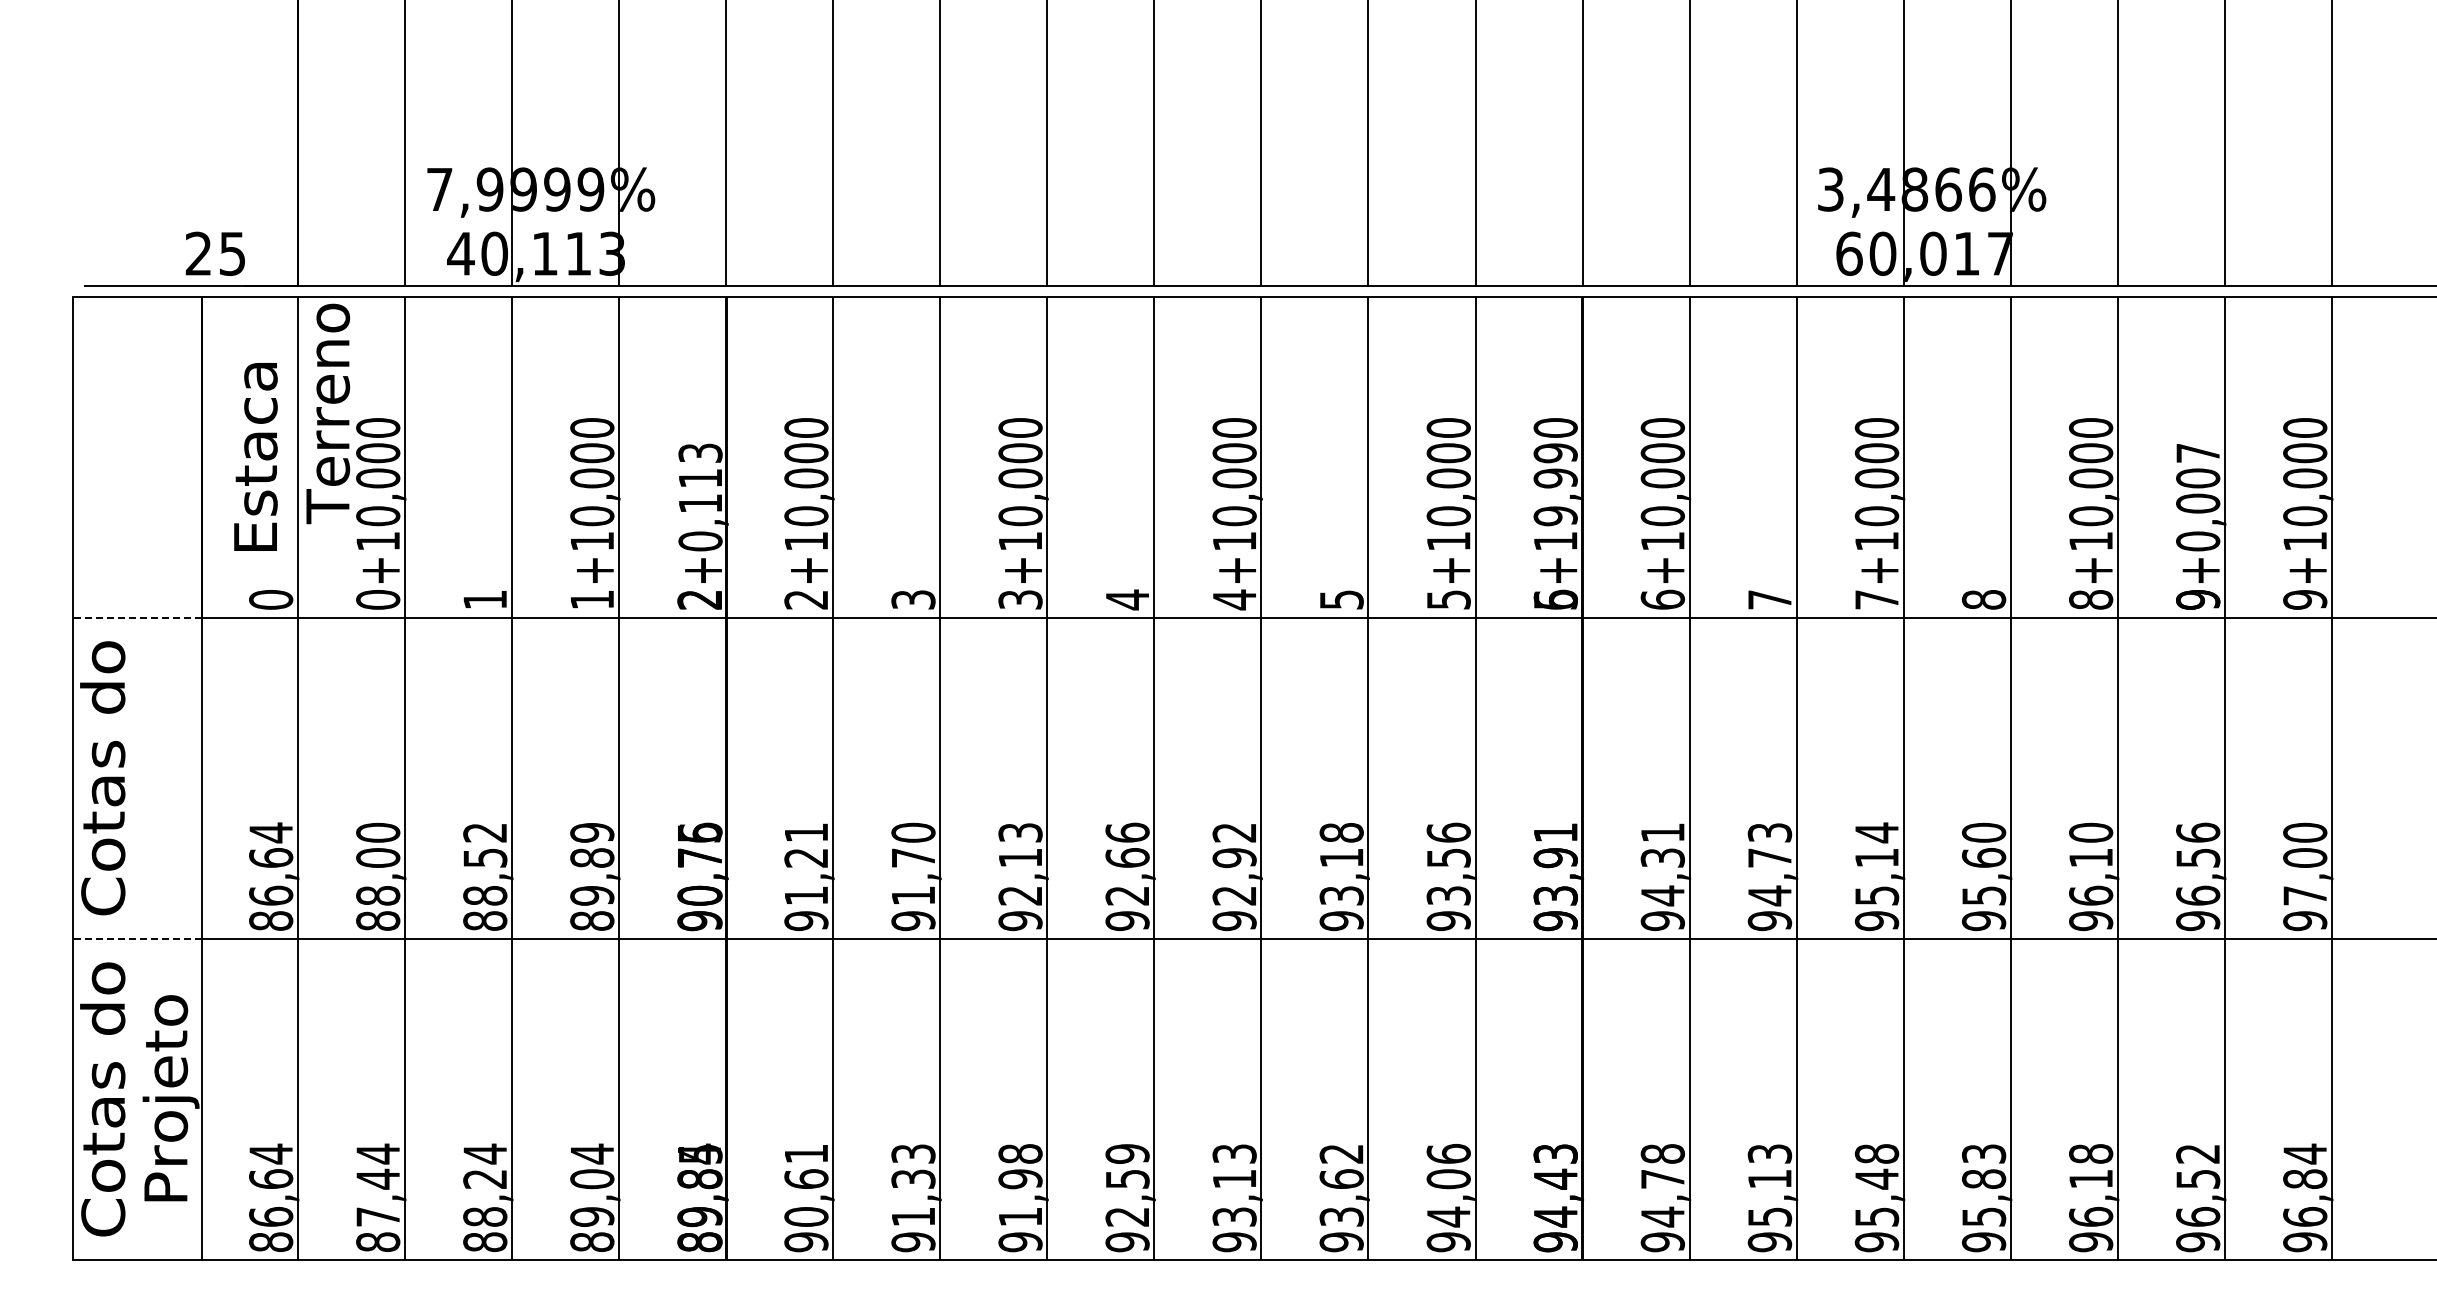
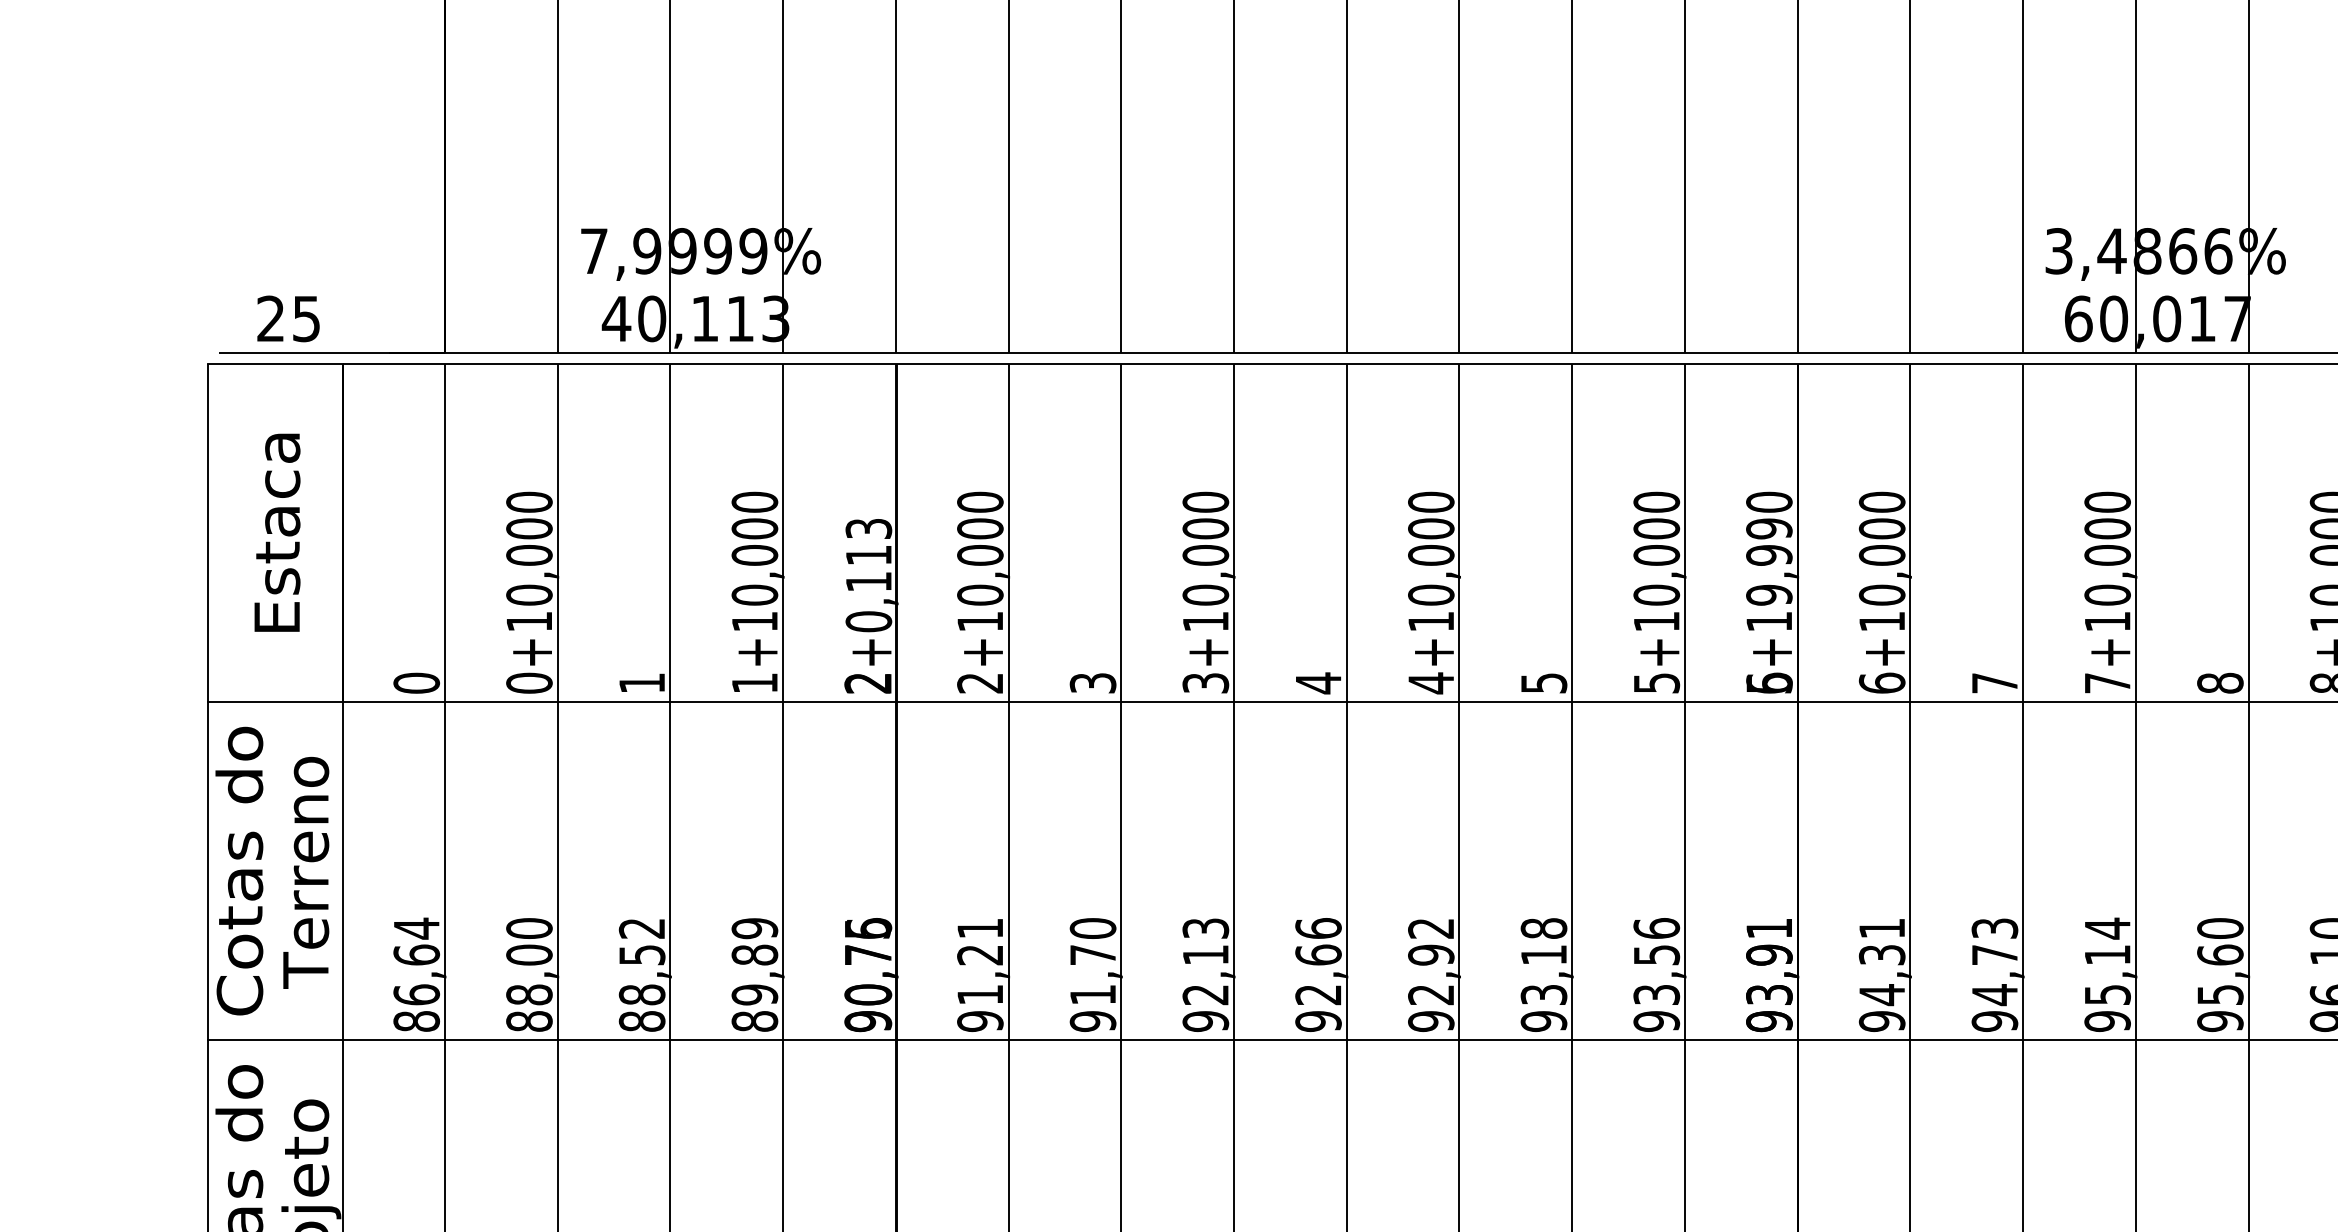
text: (214, 253) -> (287, 318), moved
text: (328, 413) -> (306, 872), moved
text: (255, 456) -> (277, 532), moved
line: (136, 617) -> (274, 701), dashed -> solid
line: (136, 939) -> (274, 1040), dashed -> solid

